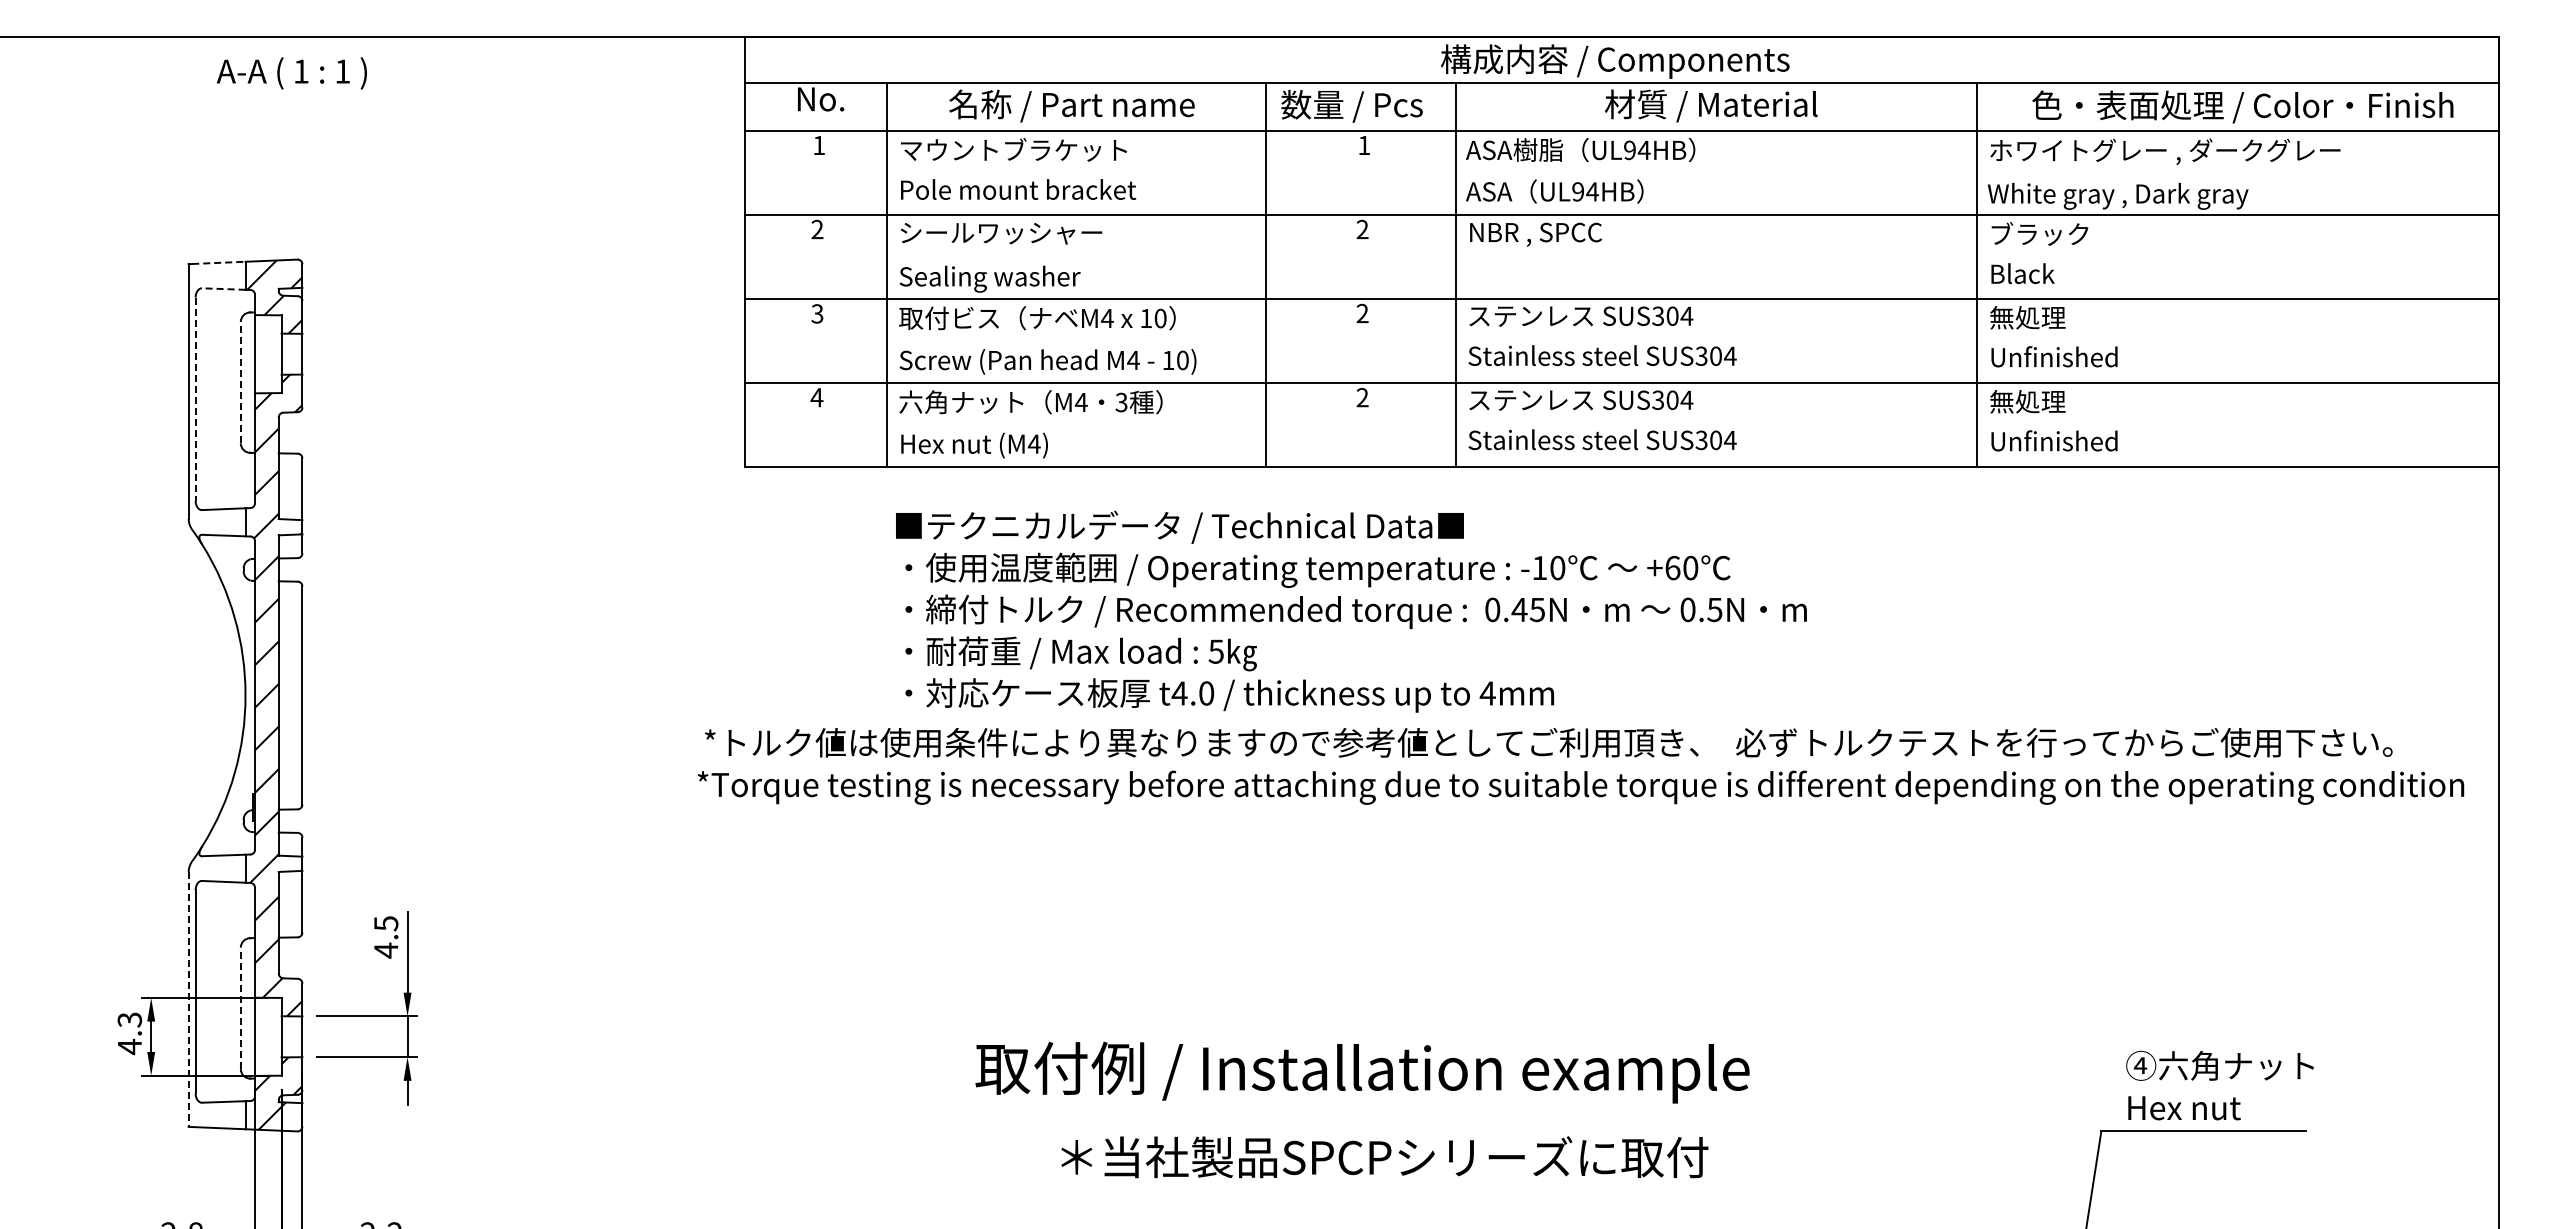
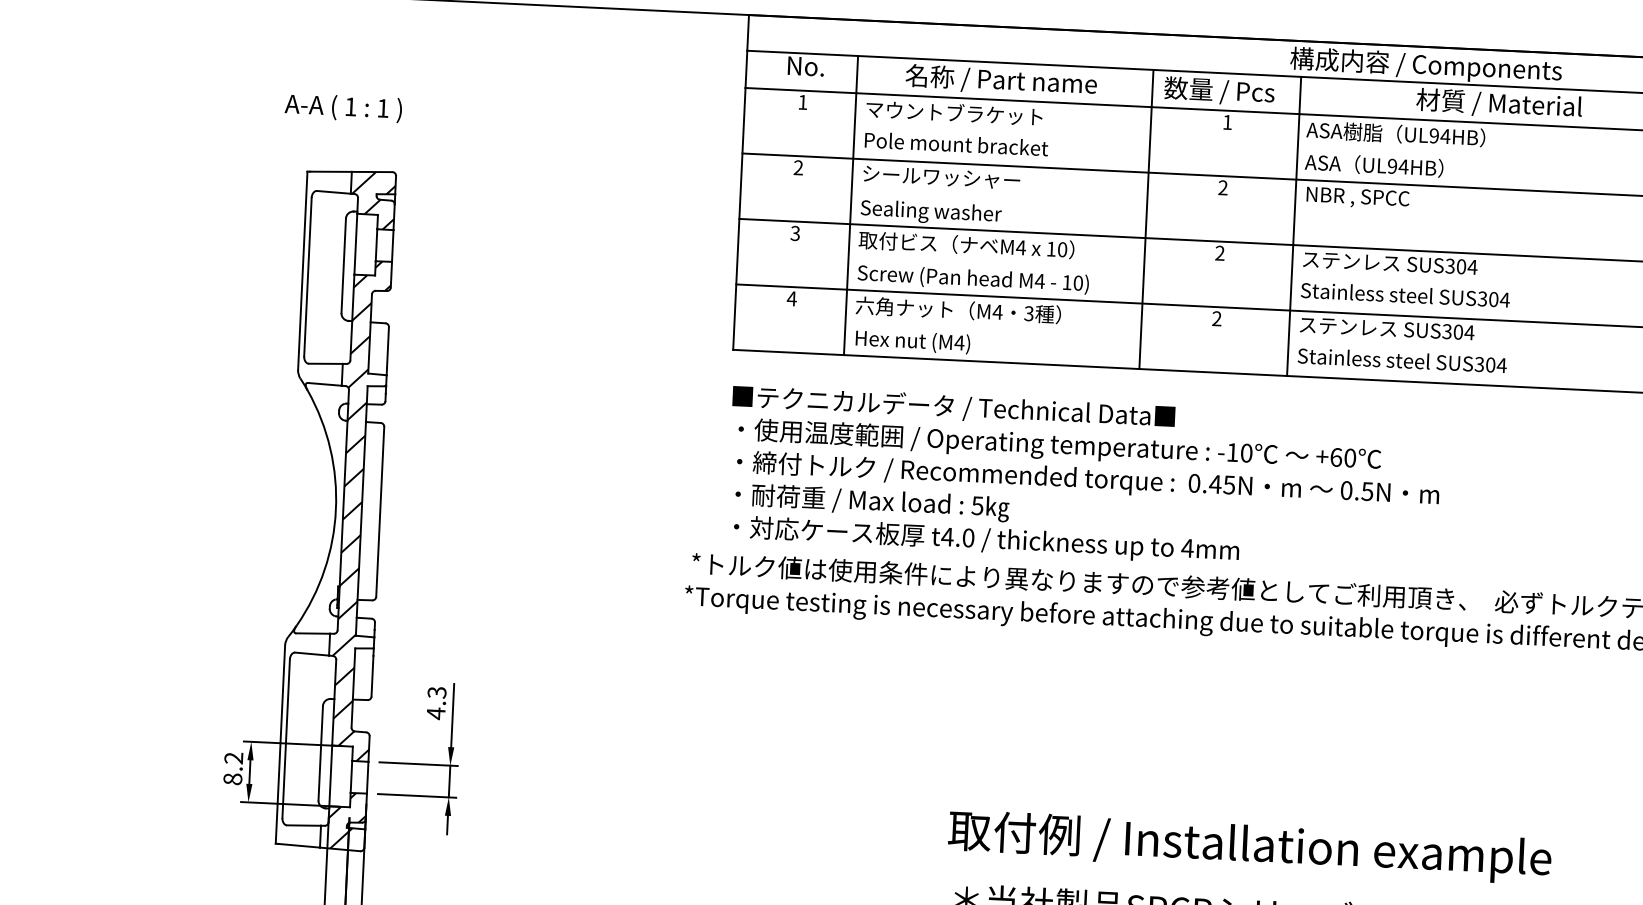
text: (291, 73) -> (343, 108), moved
line: (218, 262) -> (330, 171), dashed -> solid
line: (223, 289) -> (333, 192), dashed -> solid
line: (240, 382) -> (343, 265), dashed -> solid
line: (195, 399) -> (307, 277), dashed -> solid
text: (1351, 611) -> (1084, 479), moved
text: (385, 923) -> (436, 692), 4.5 -> 4.3
line: (188, 1000) -> (280, 745), dashed -> solid
line: (240, 1008) -> (320, 753), dashed -> solid
text: (129, 1033) -> (233, 768), 4.3 -> 8.2
text: (1362, 1072) -> (1249, 847), moved

